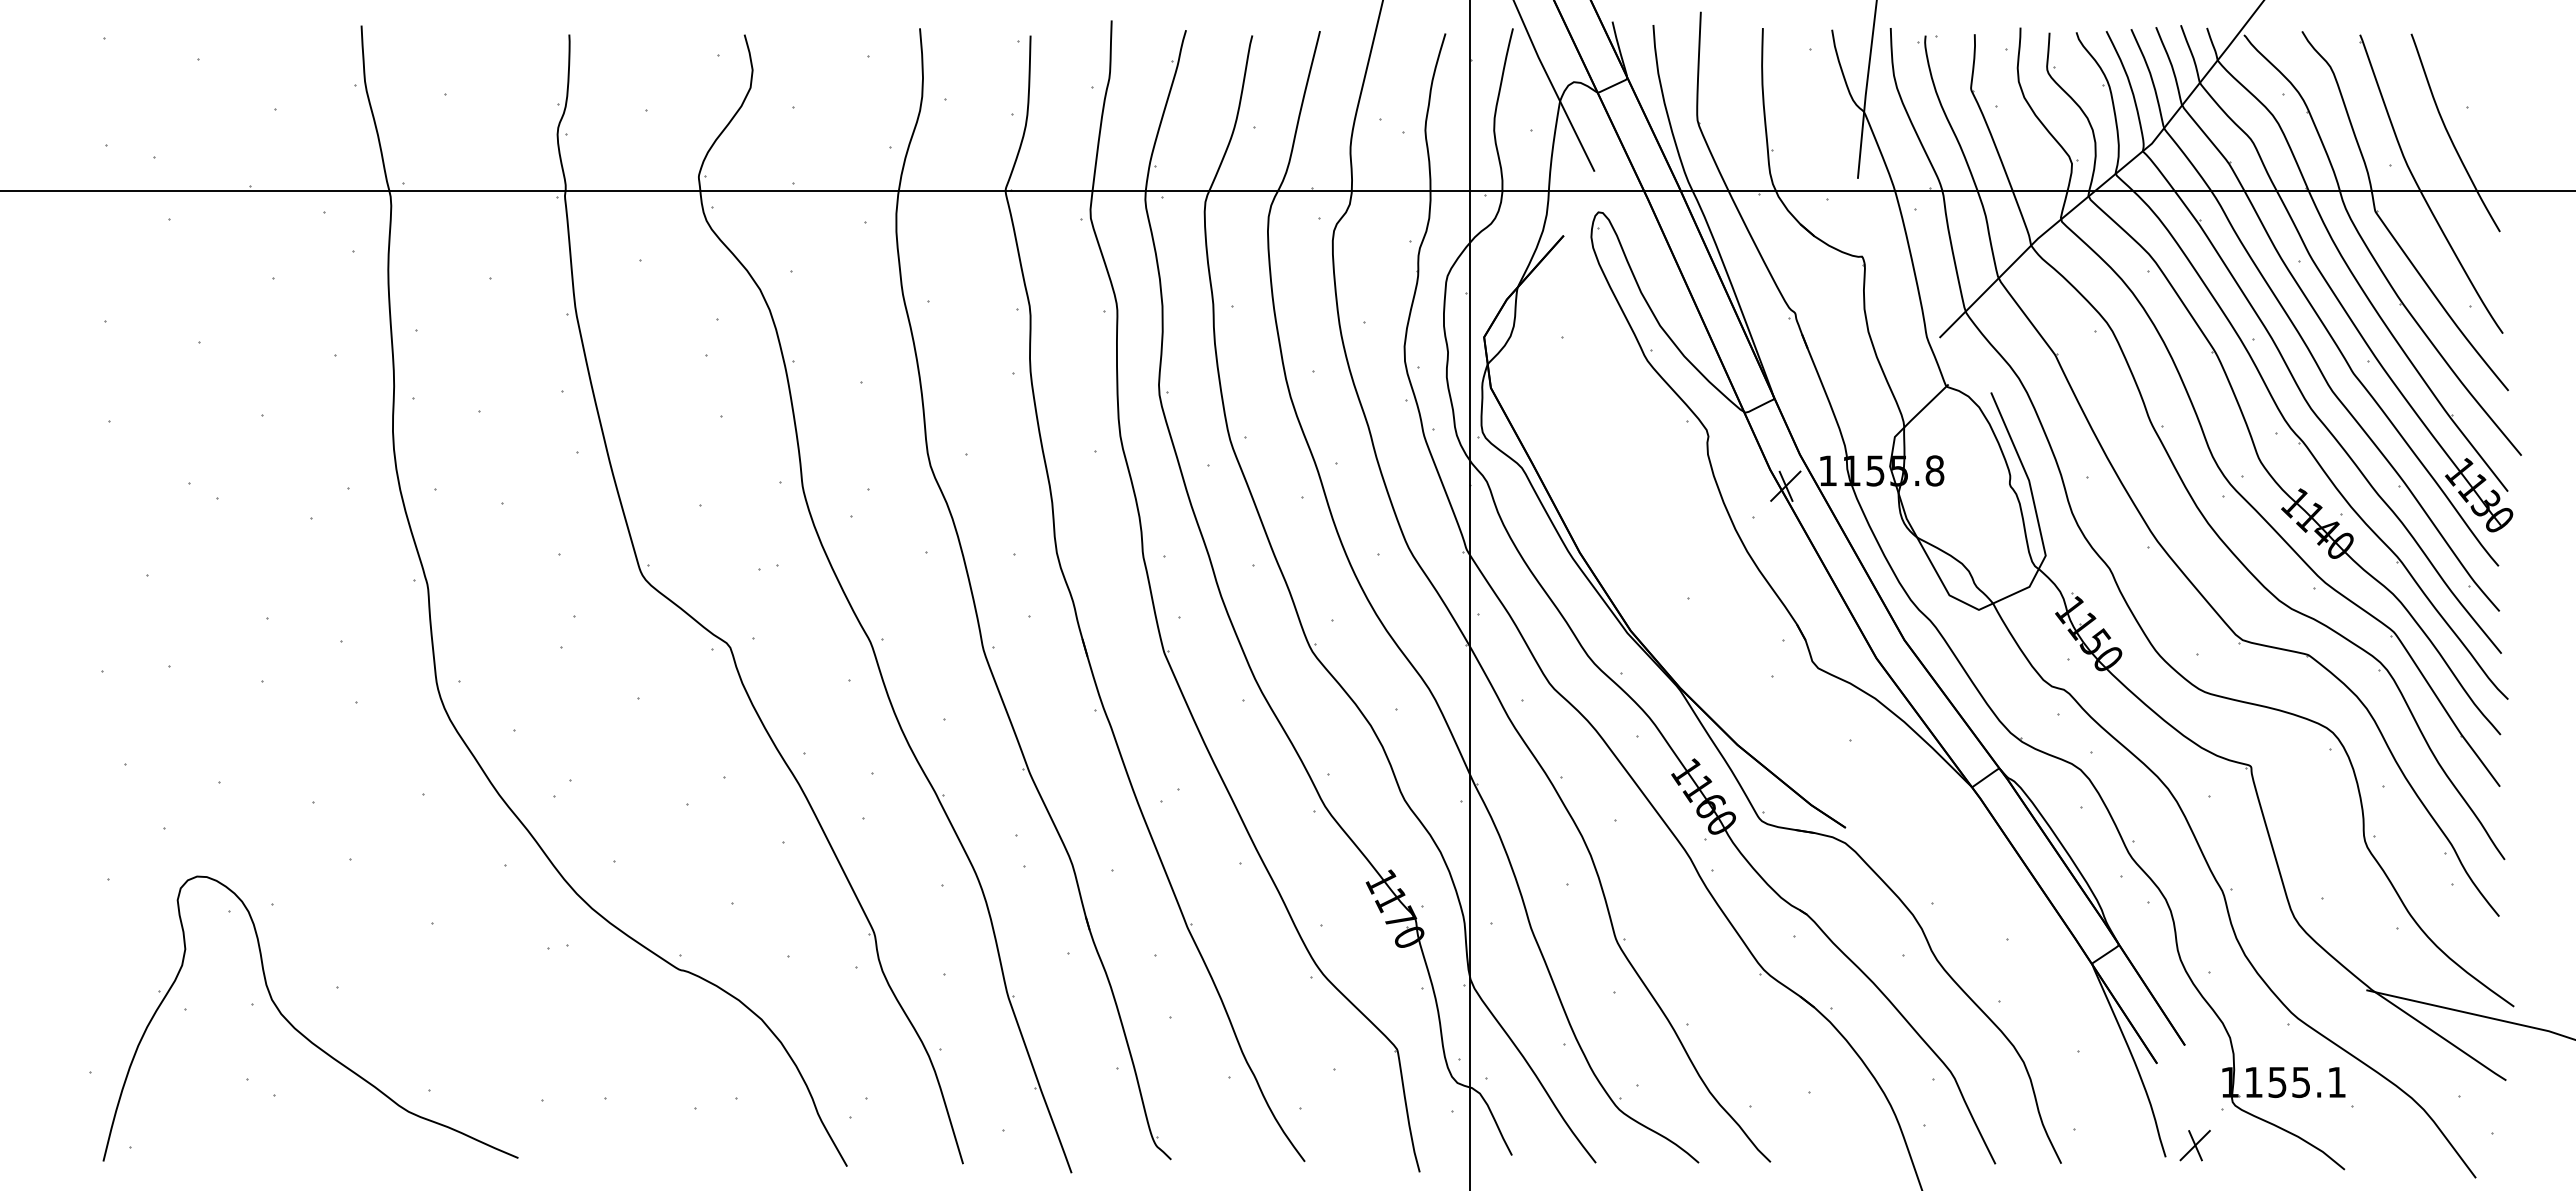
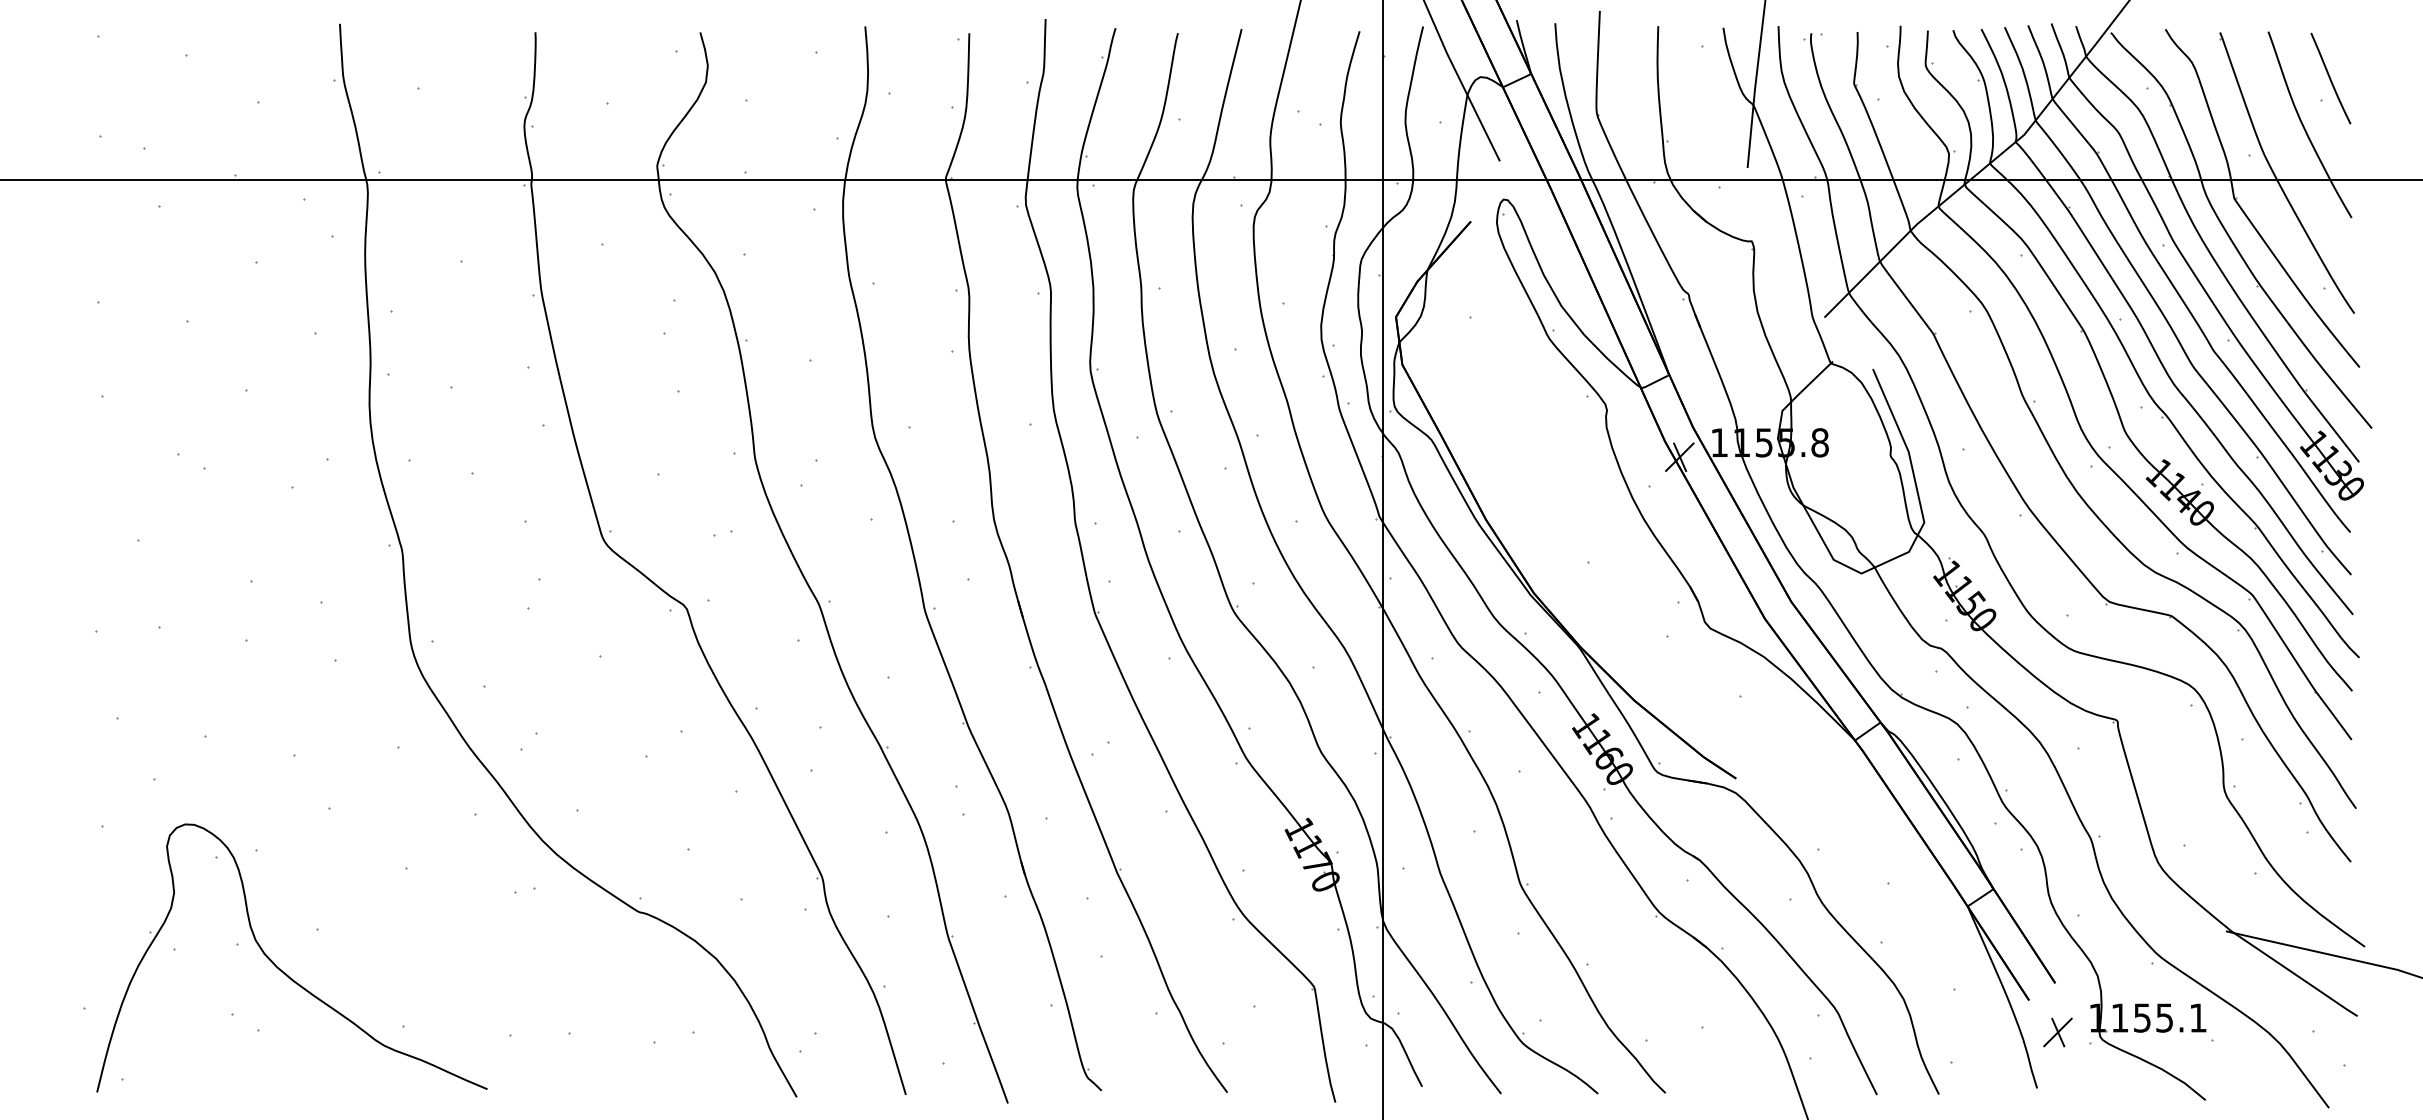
line: (2477, 83) -> (2330, 78), added
part: (2194, 1145) -> (2057, 1032), moved

